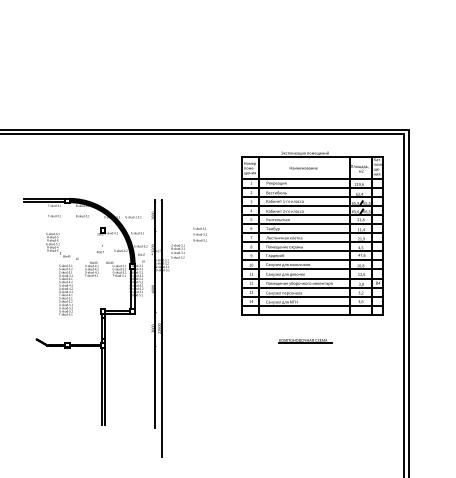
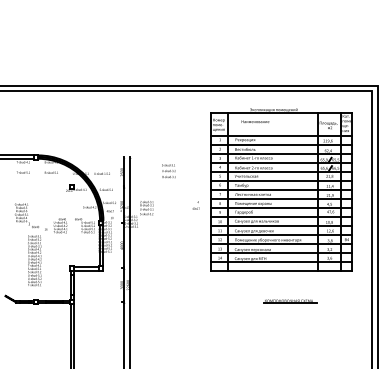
text: (303, 168) -> (255, 122), moved
text: (199, 234) -> (168, 171), moved
text: (99, 248) -> (195, 205), moved
text: (62, 274) -> (31, 245), moved
line: (305, 341) -> (291, 302), moved

